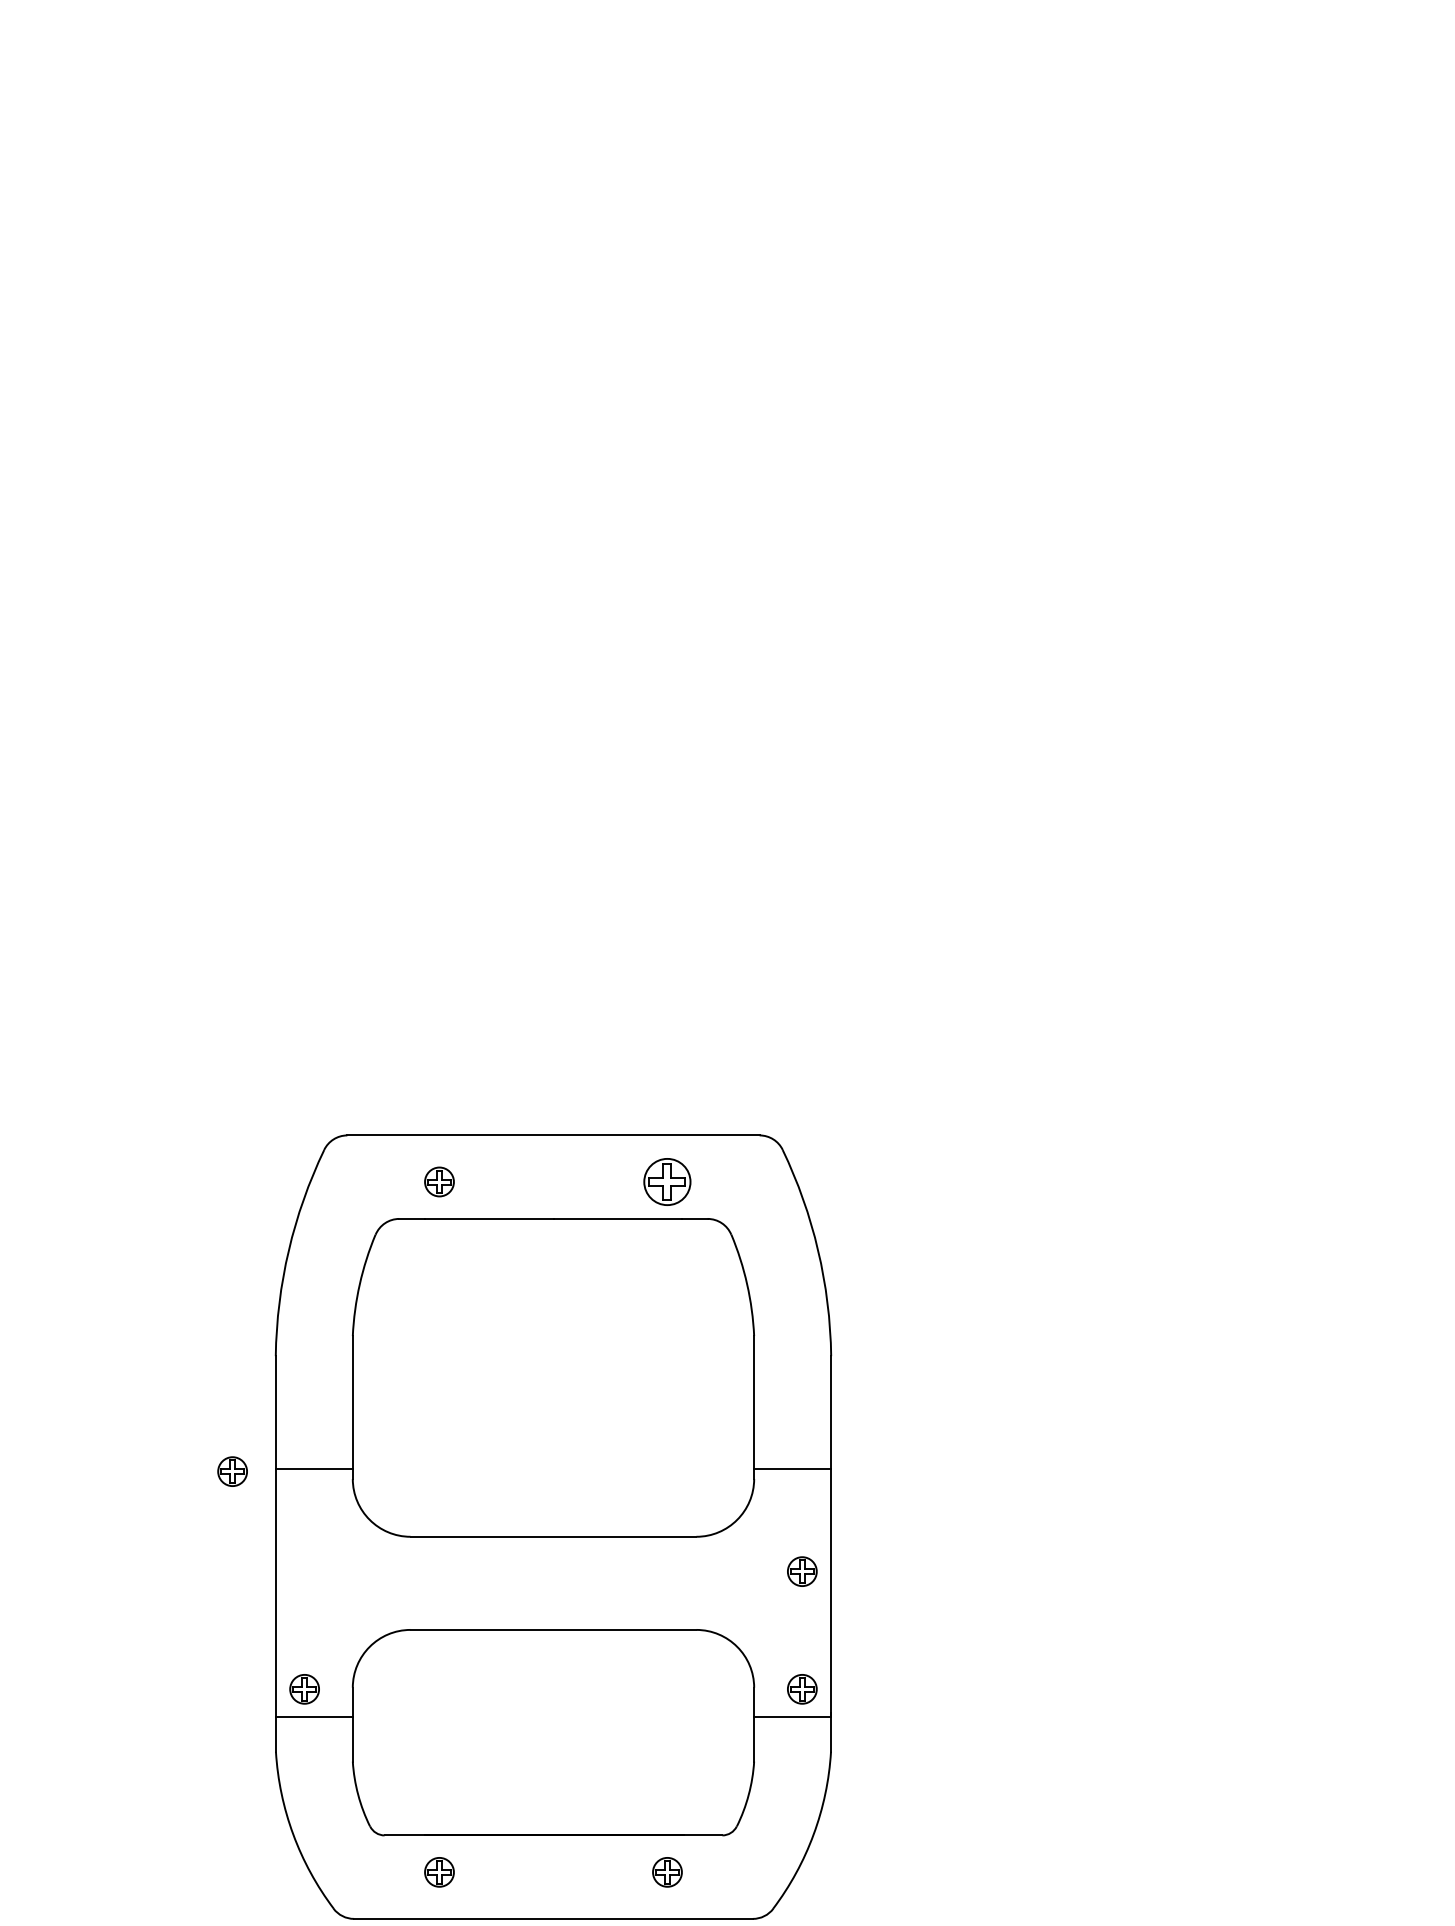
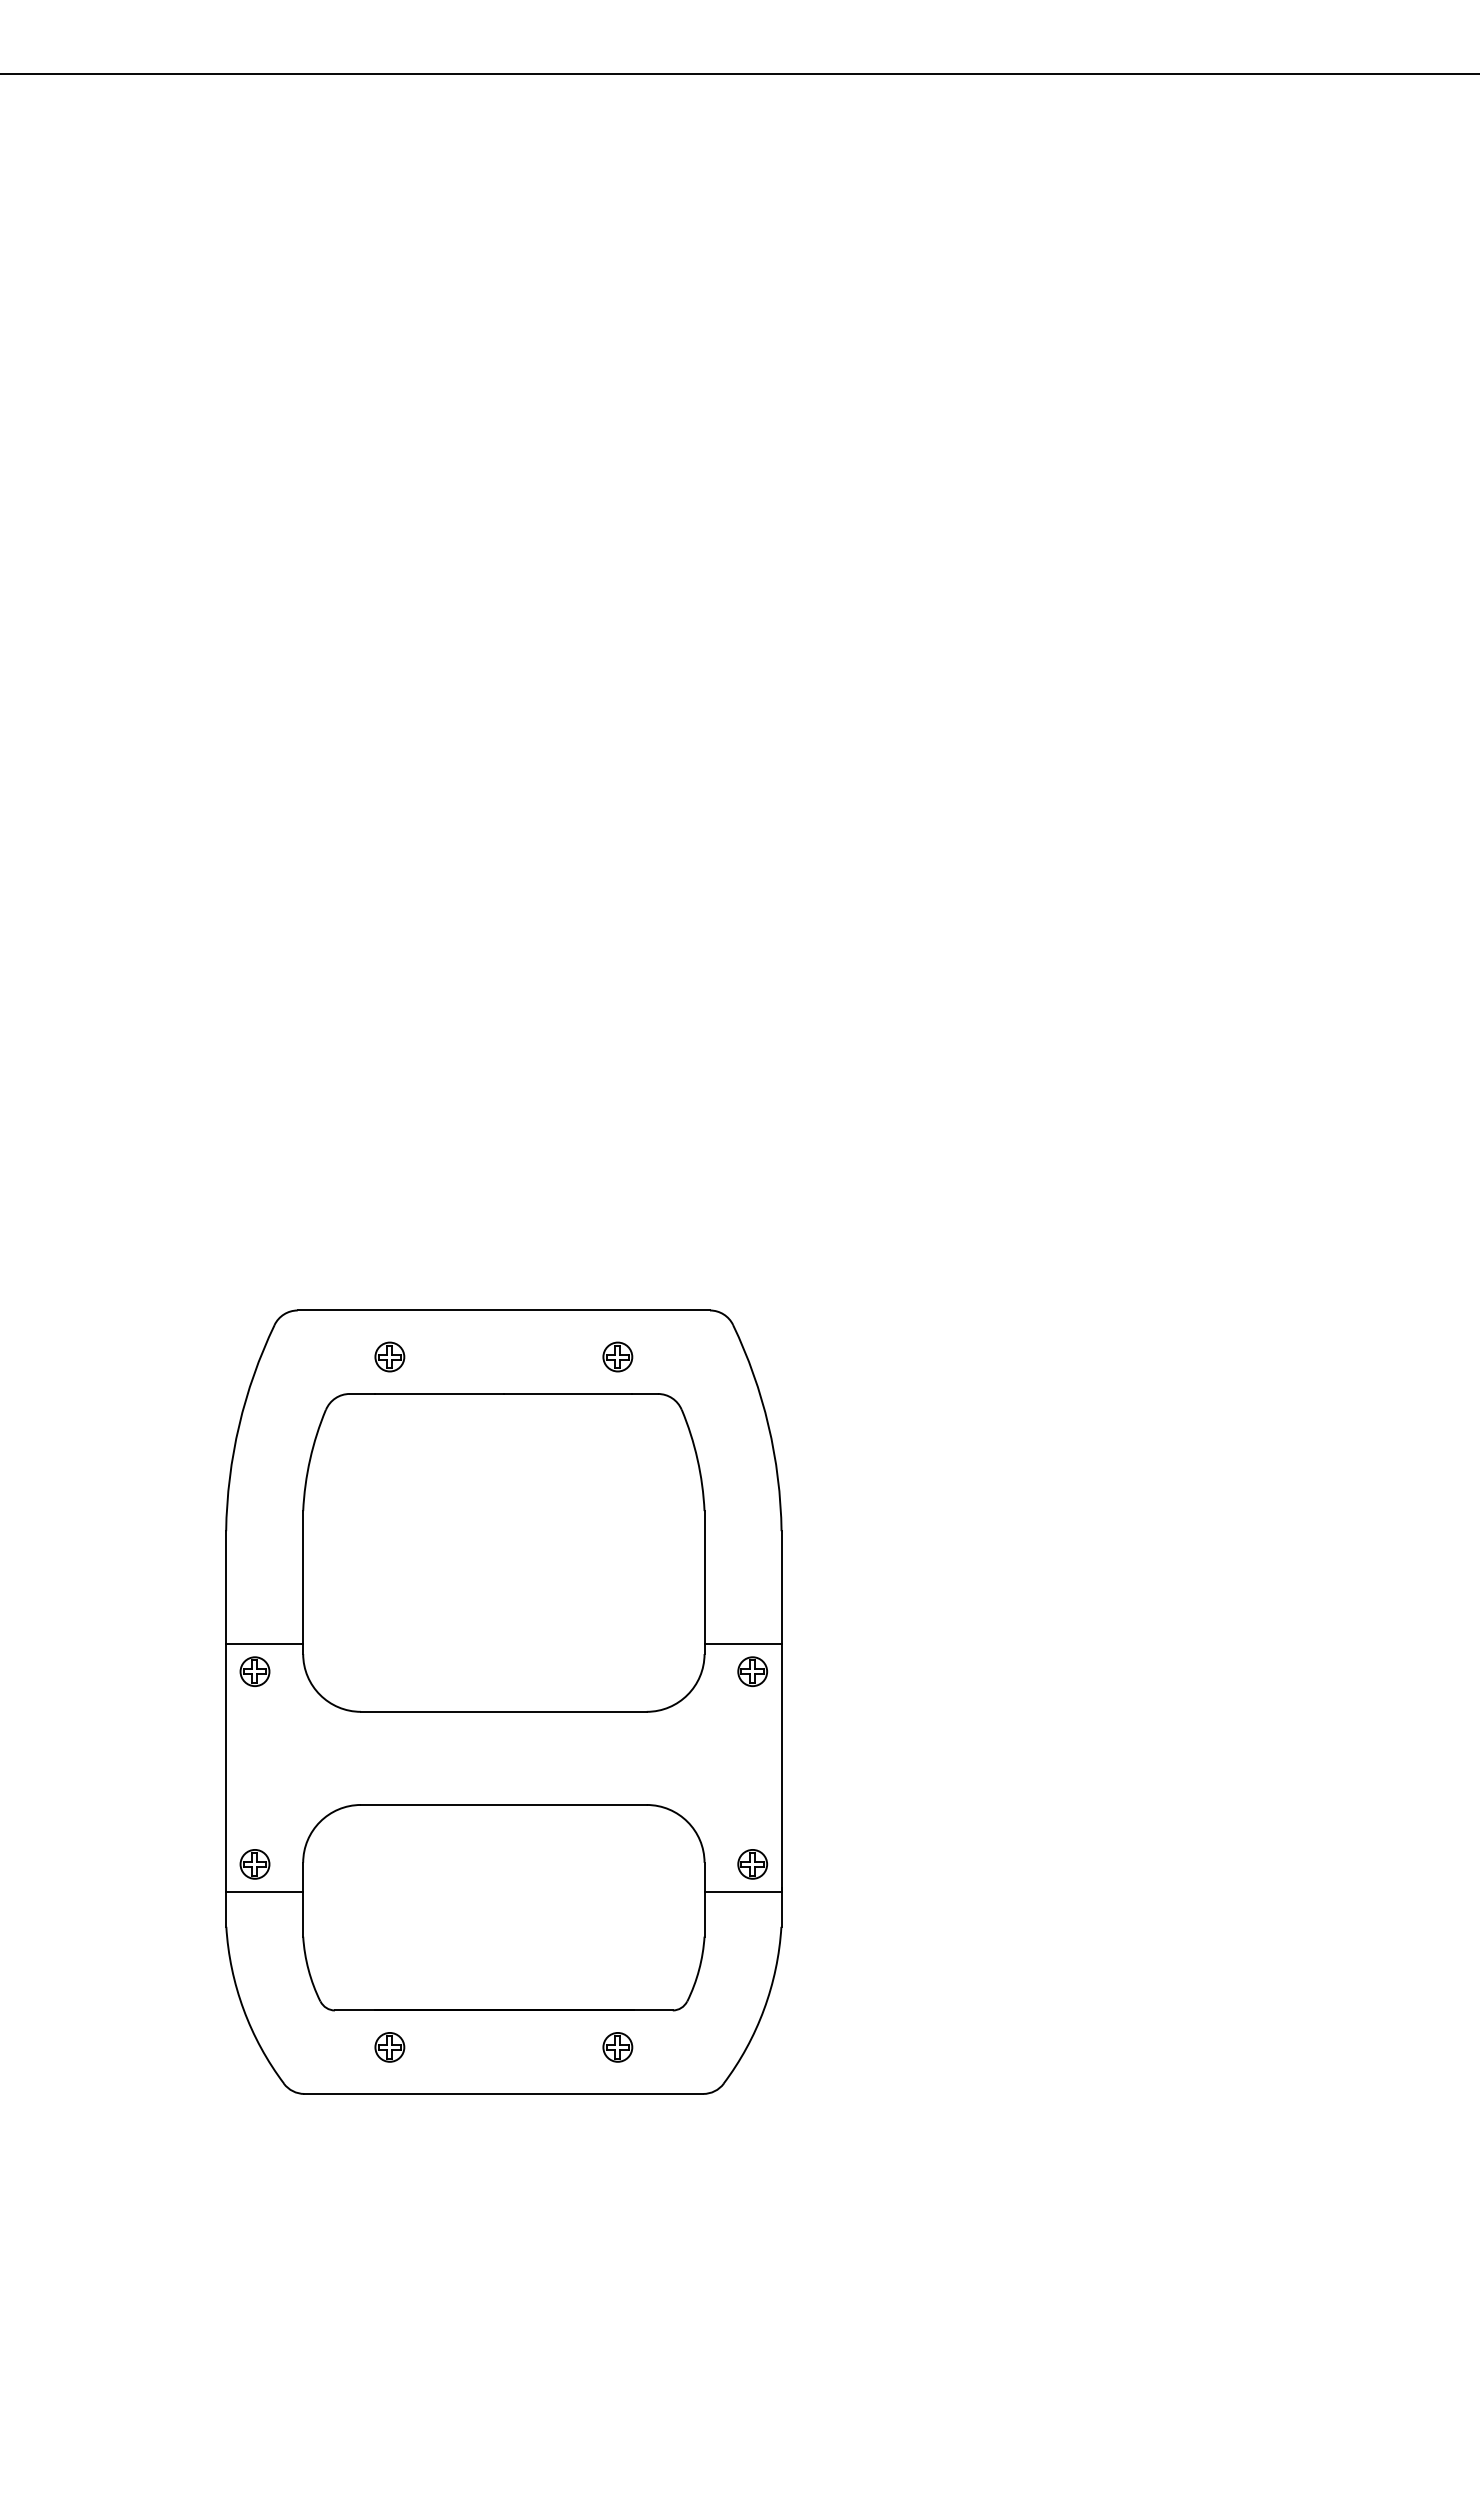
part: (667, 1181) -> (617, 1356), size x0.62
part: (232, 1471) -> (254, 1671), moved
part: (802, 1571) -> (752, 1671), moved

